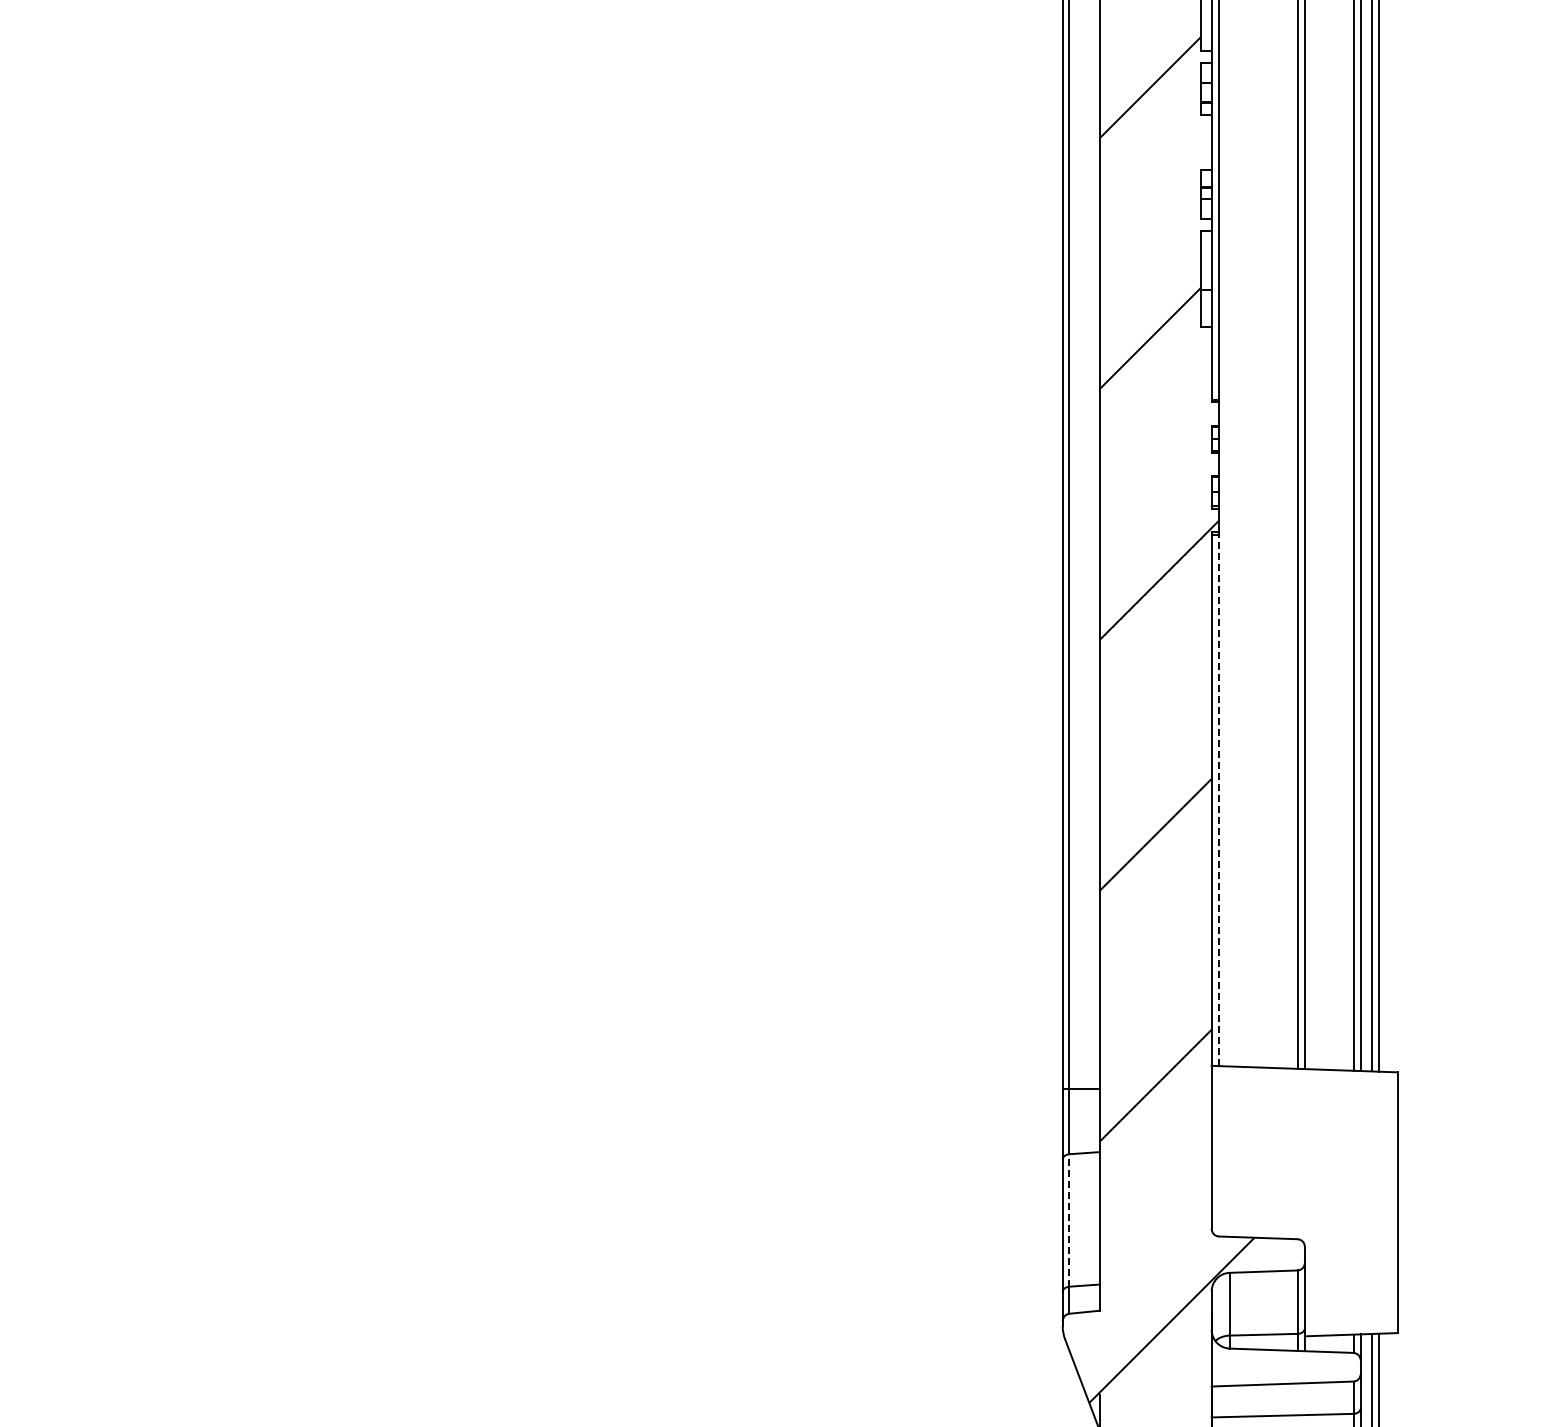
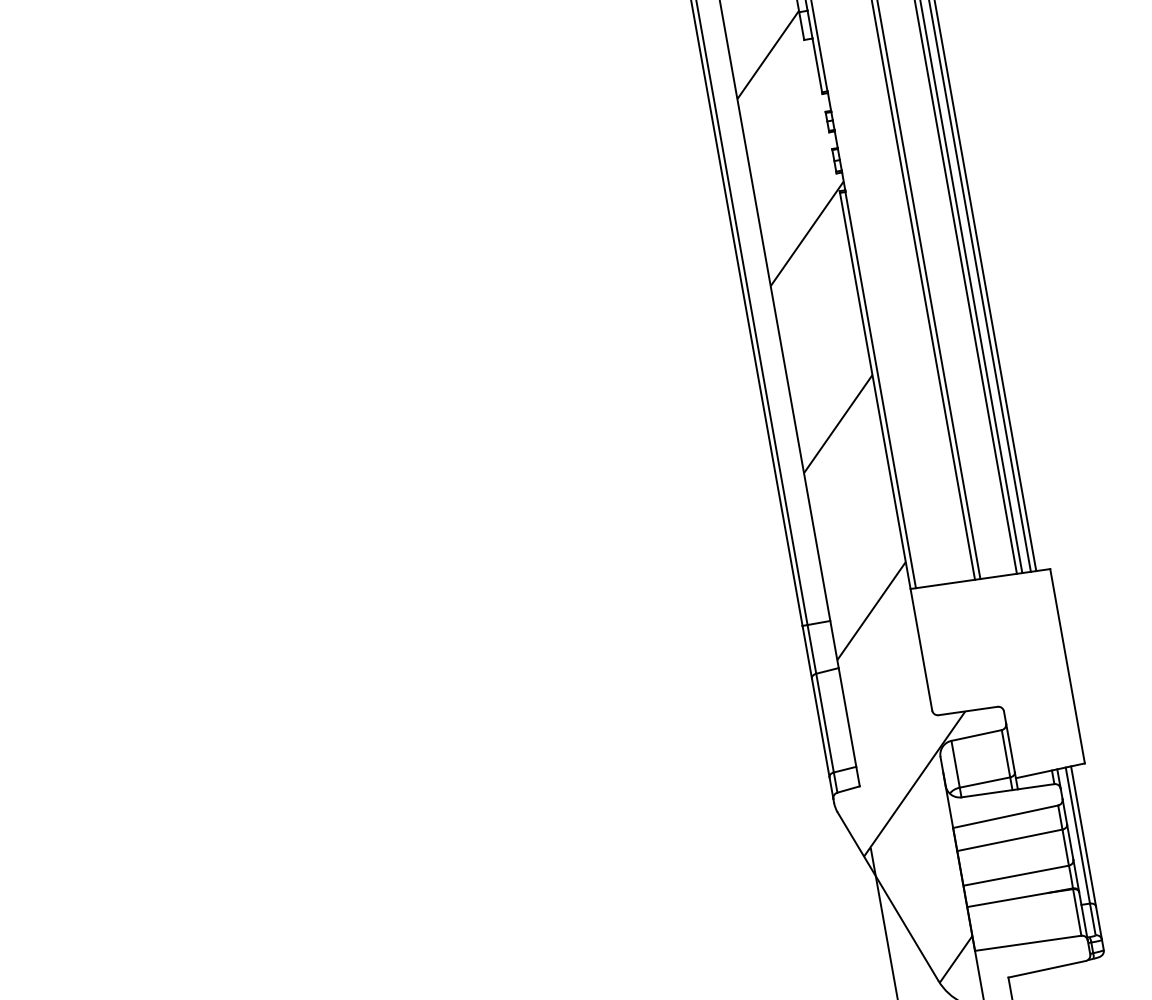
line: (1218, 800) -> (880, 390), dashed -> solid
line: (1069, 1219) -> (824, 722), dashed -> solid

